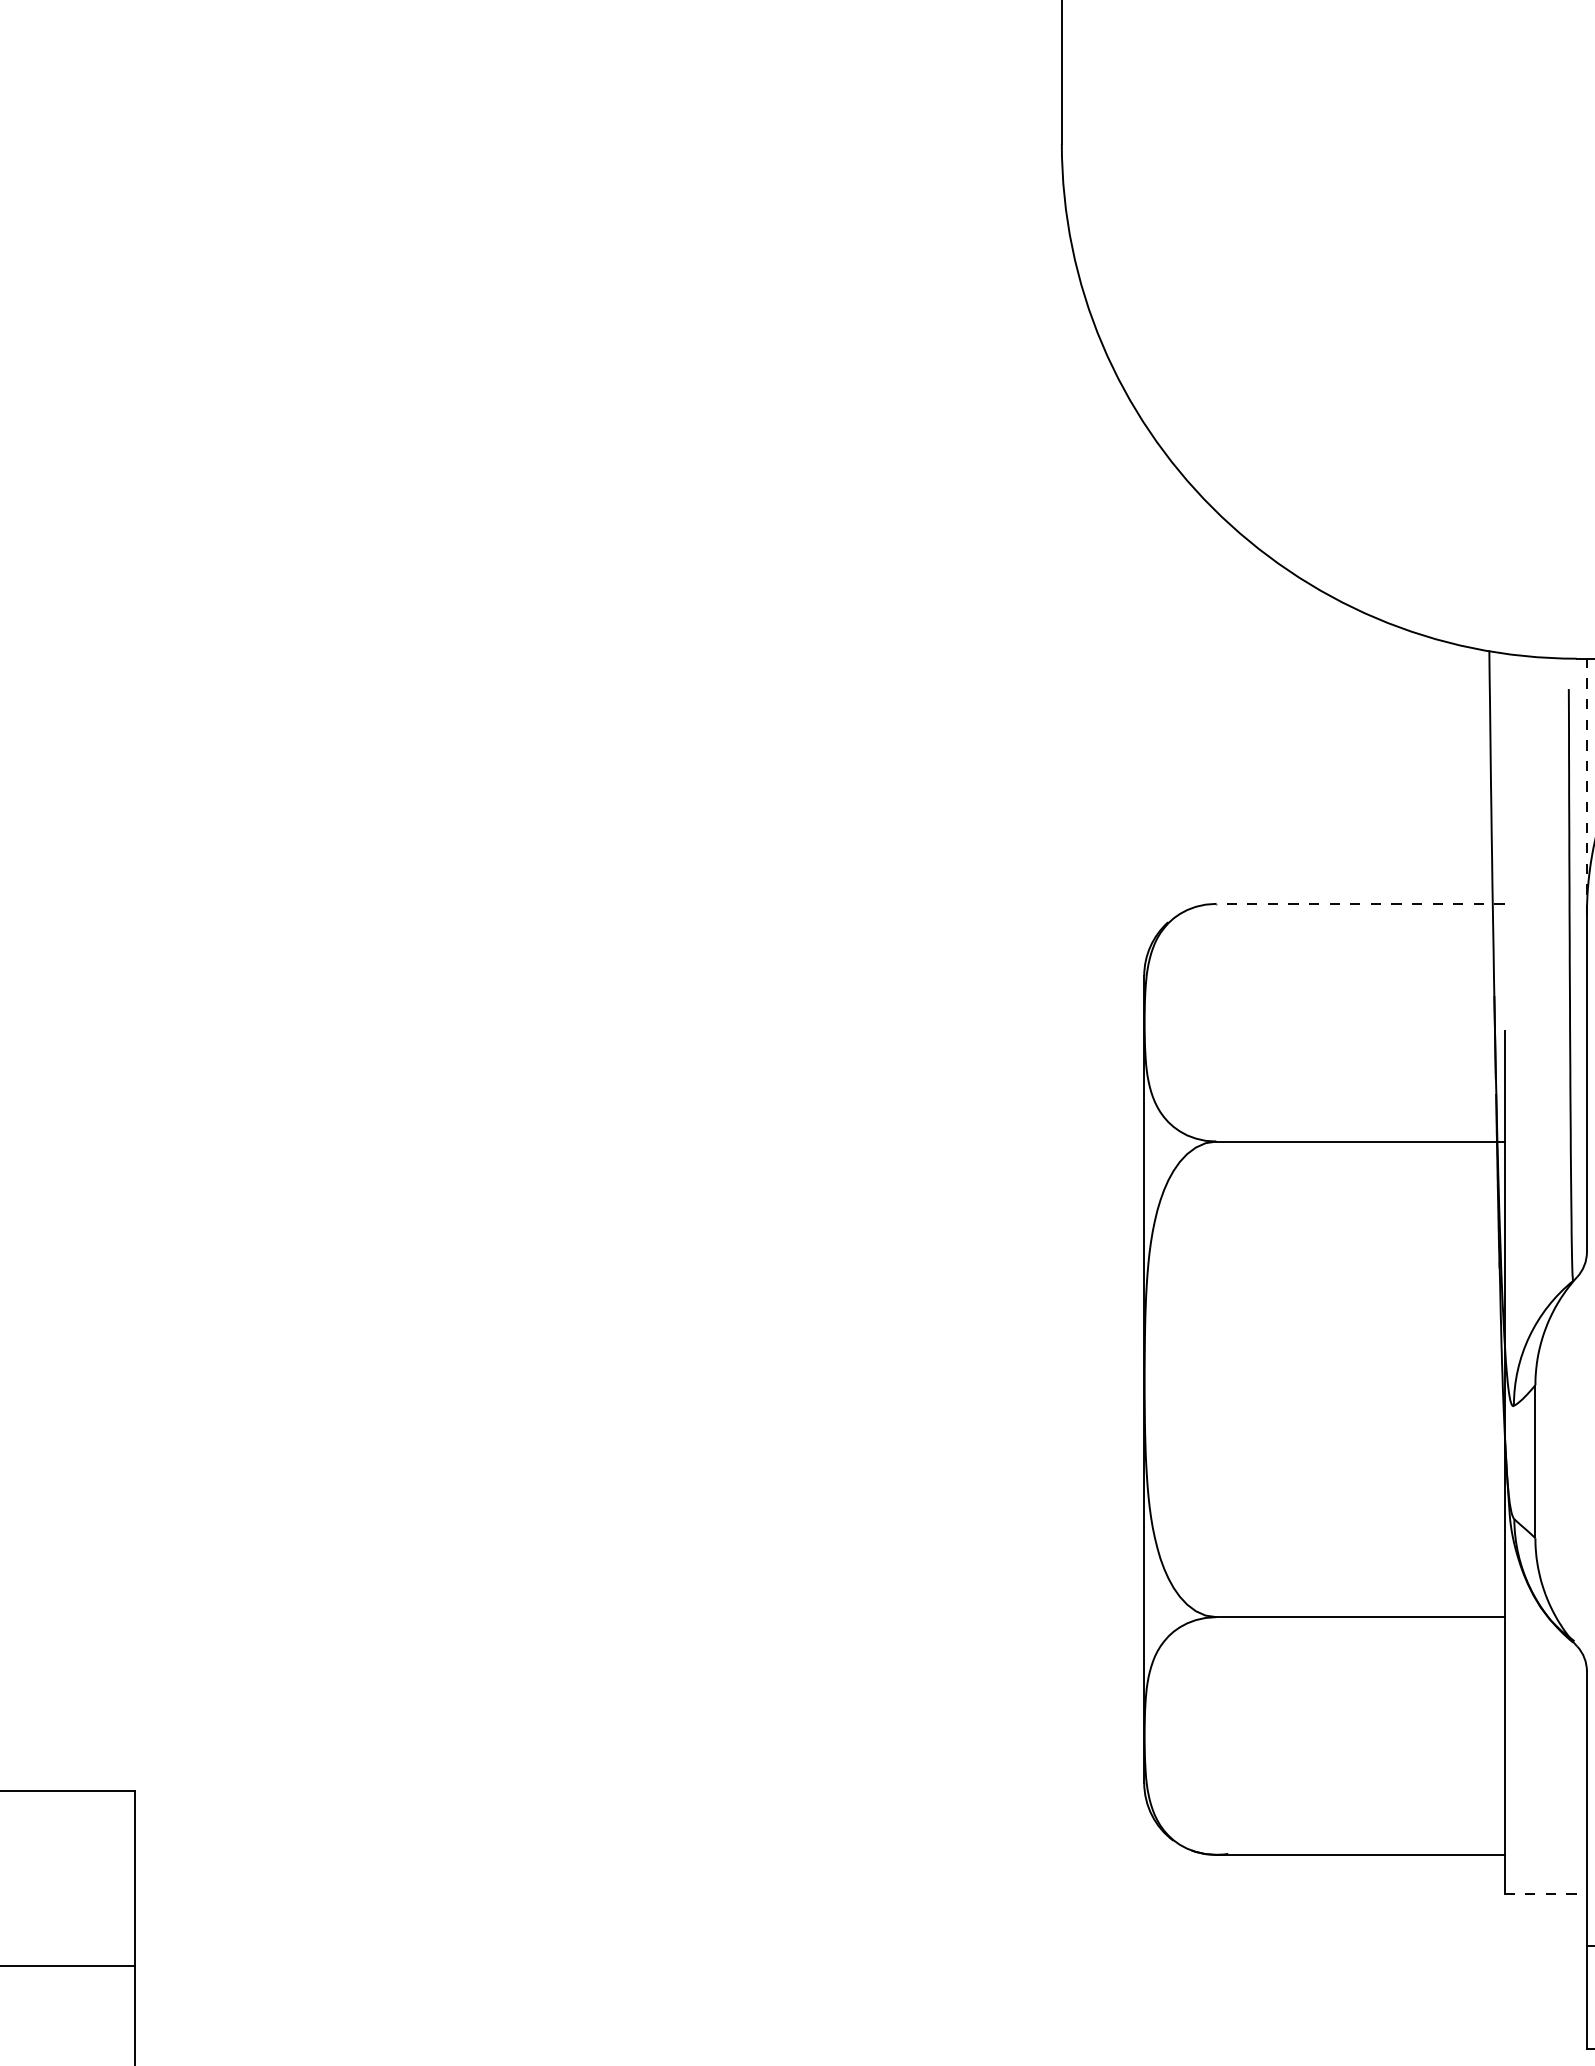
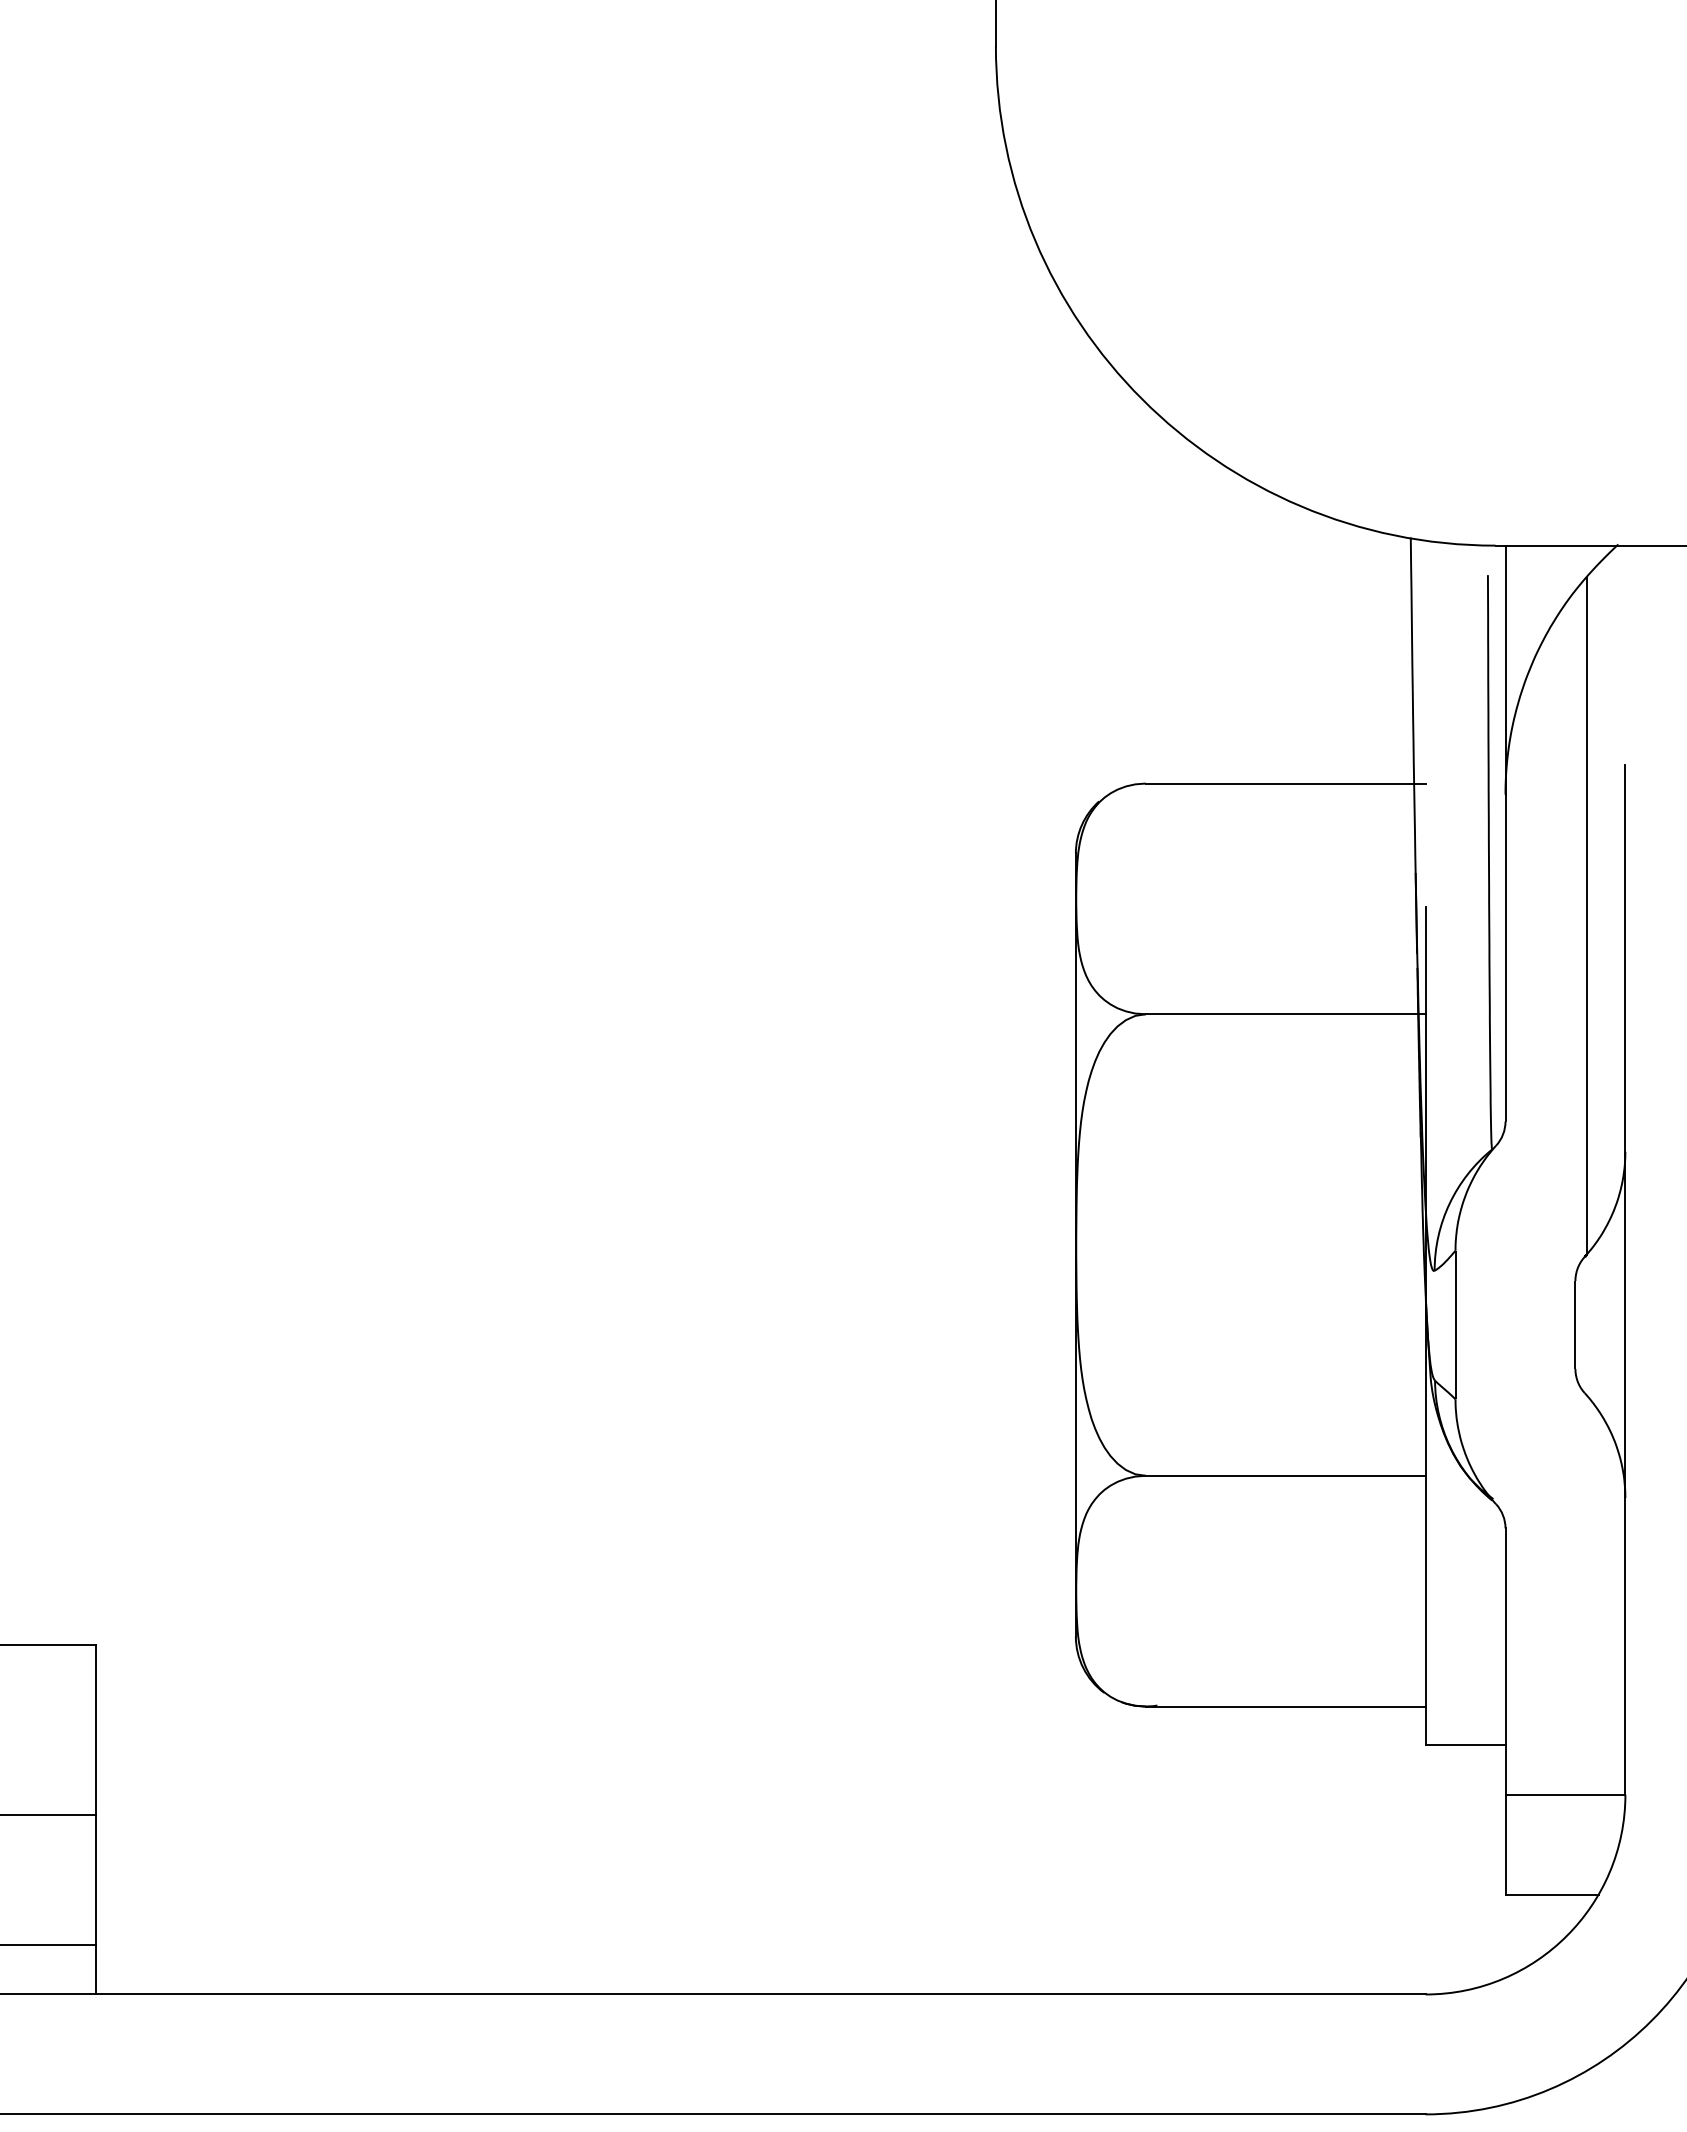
line: (1586, 787) -> (1505, 670), dashed -> solid
line: (1360, 903) -> (1285, 783), dashed -> solid
line: (1545, 1894) -> (1465, 1744), dashed -> solid

